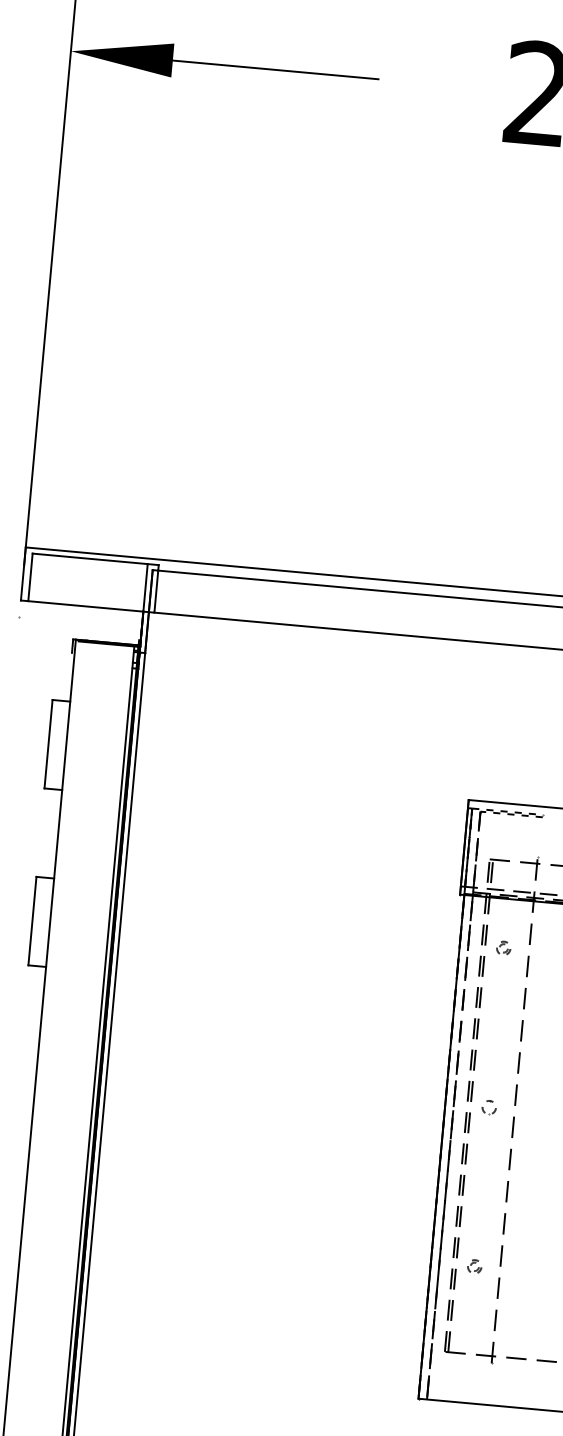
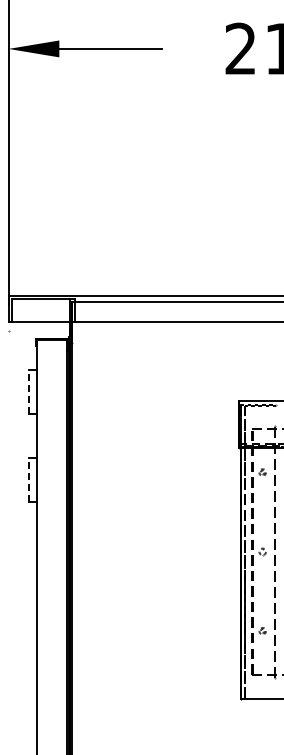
line: (48, 742) -> (28, 391), solid -> dashed
line: (32, 919) -> (28, 479), solid -> dashed

